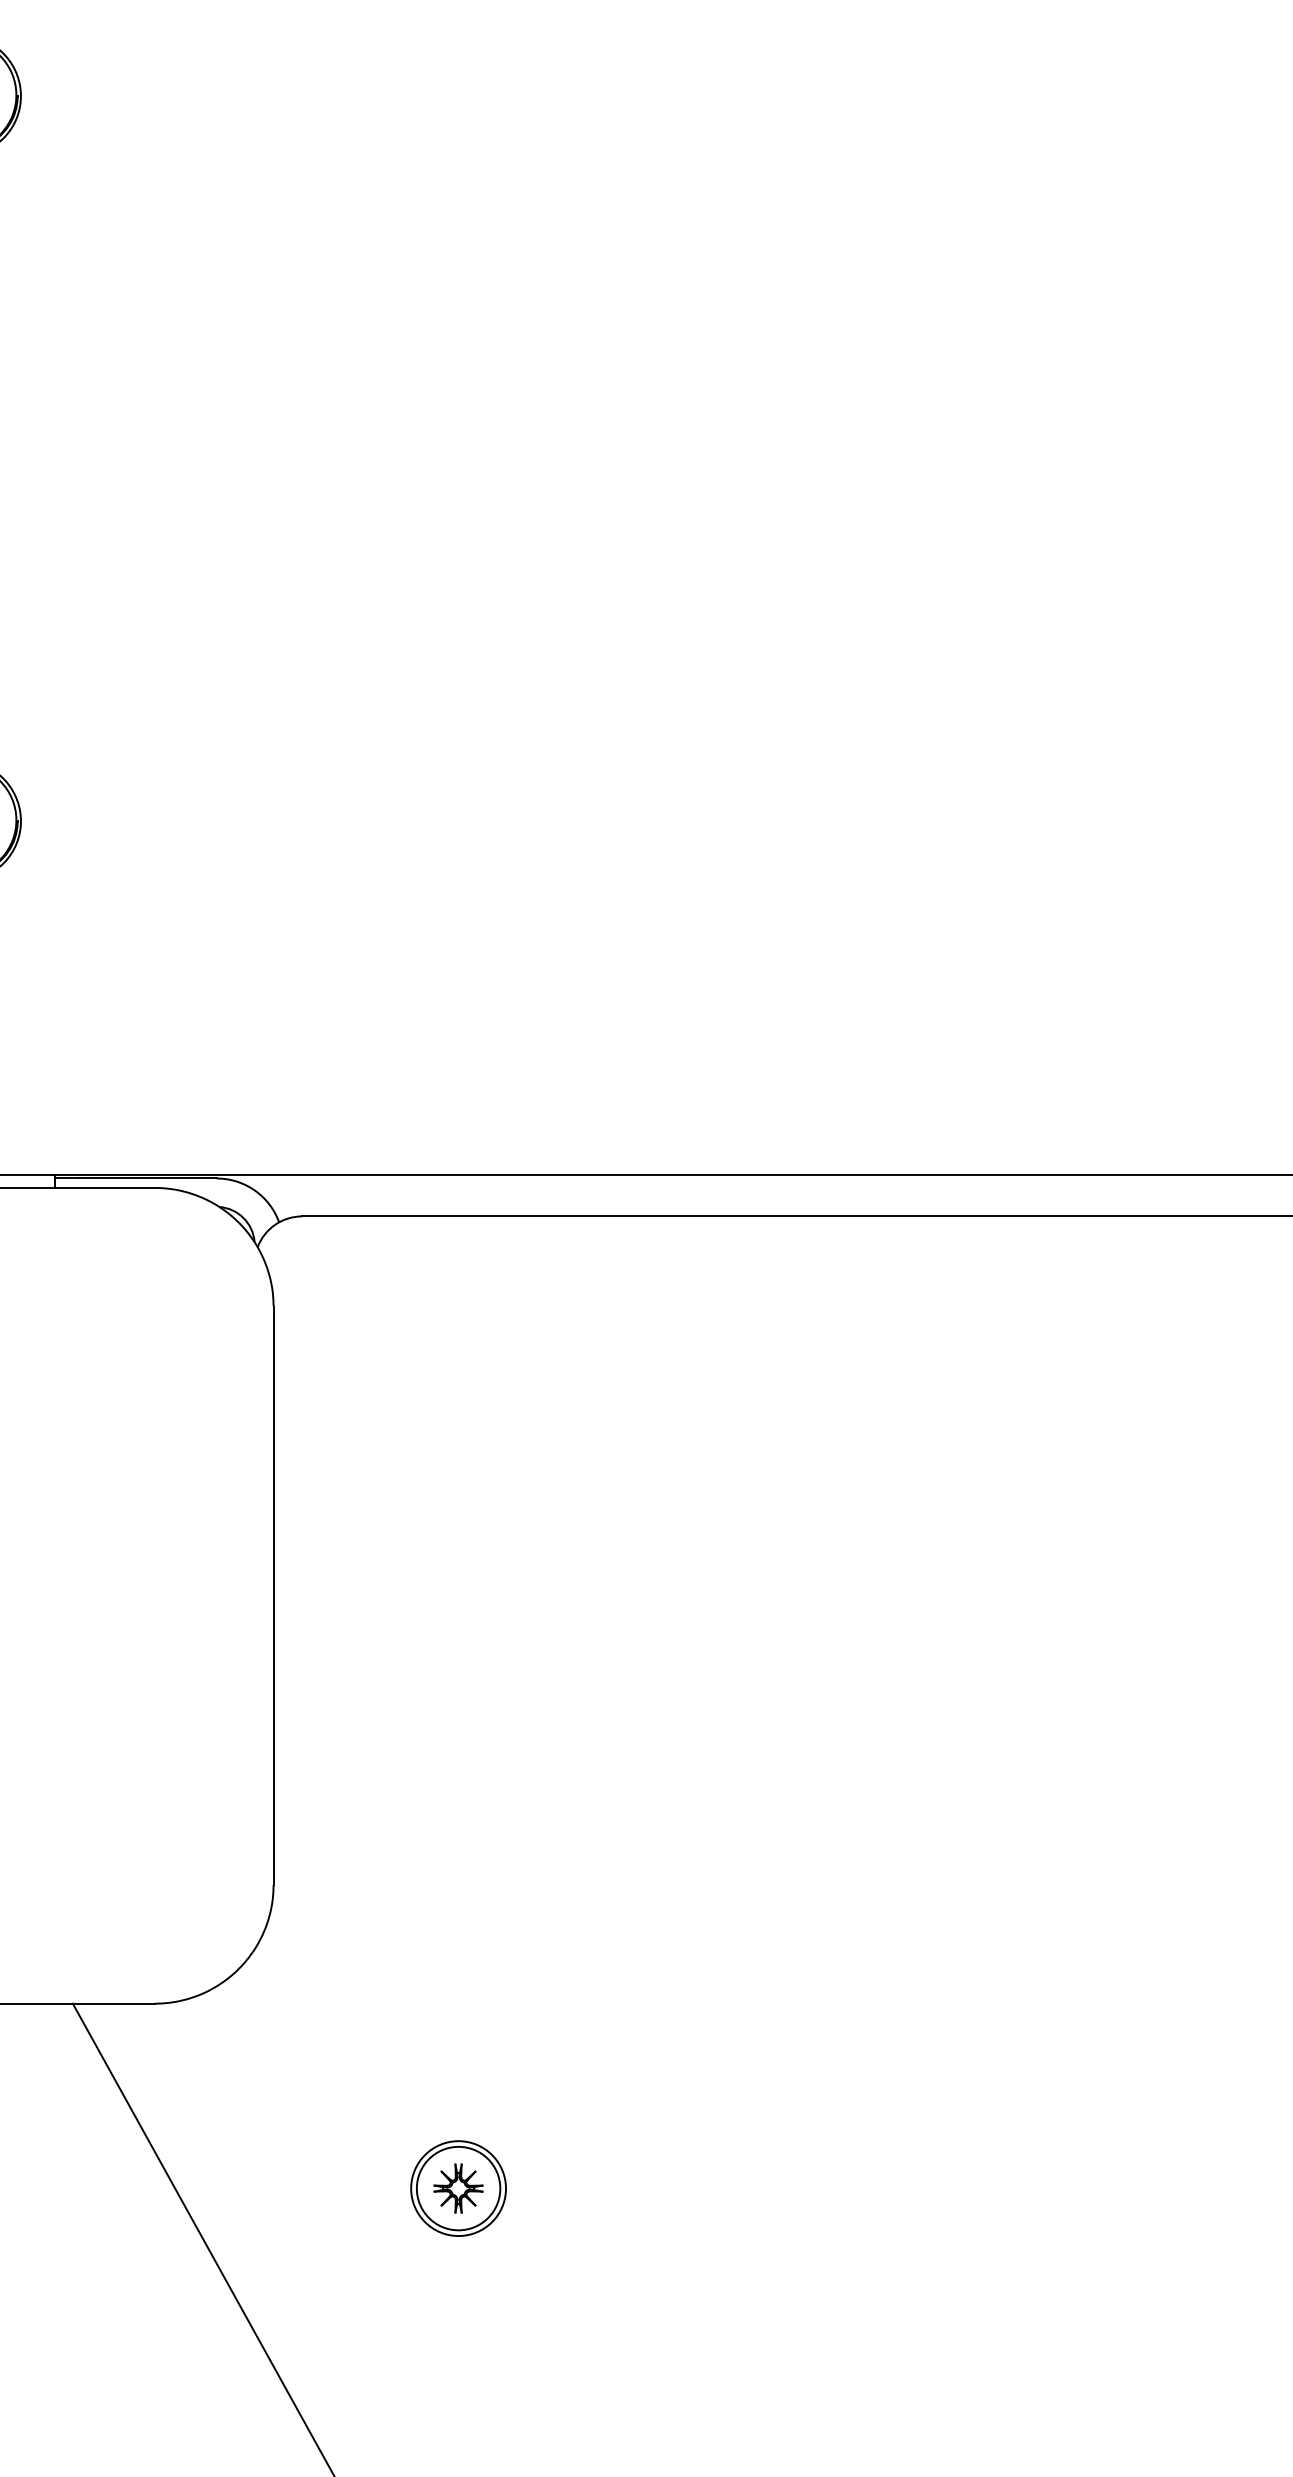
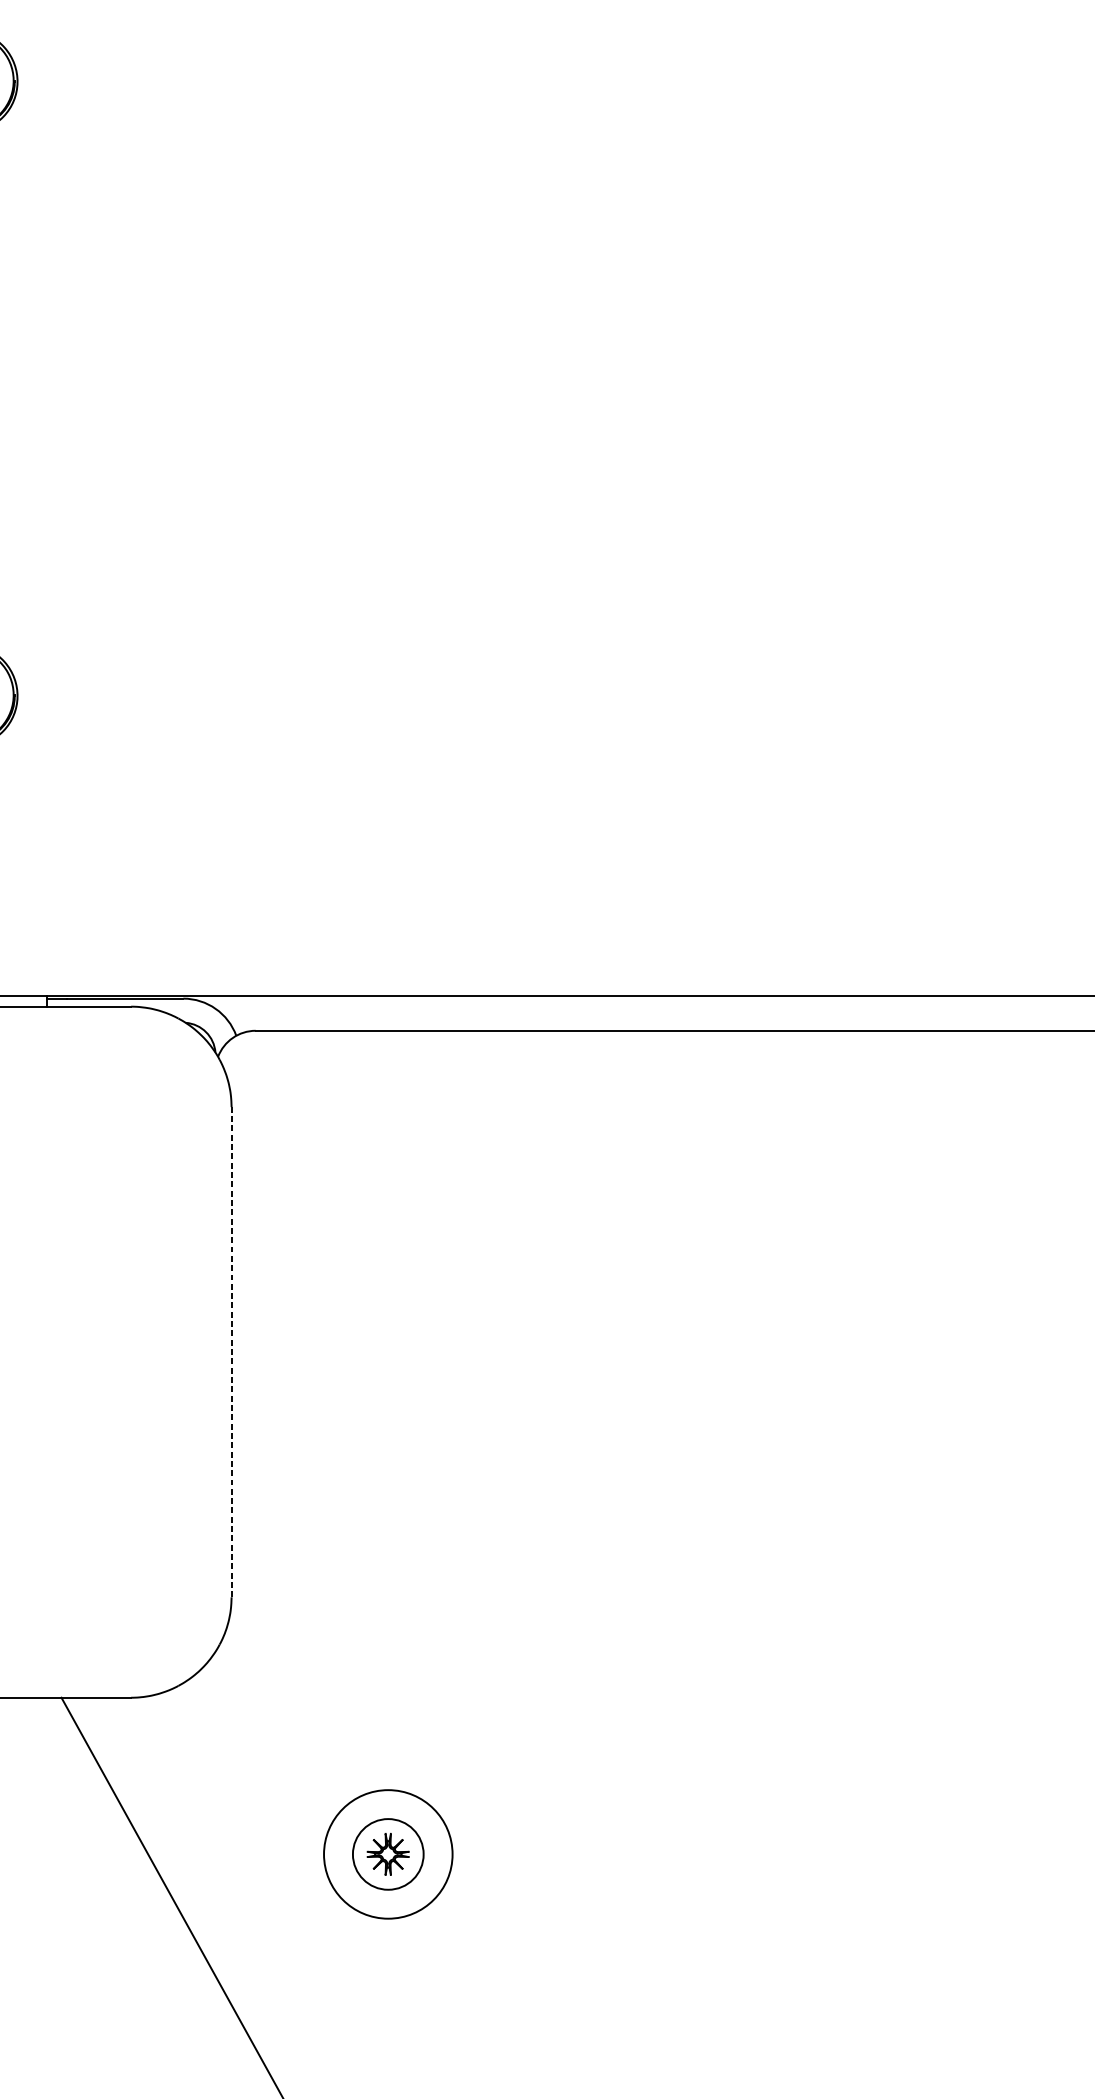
line: (273, 1595) -> (231, 1351), solid -> dashed
circle: (458, 2188) -> (388, 1854), size x1.6

